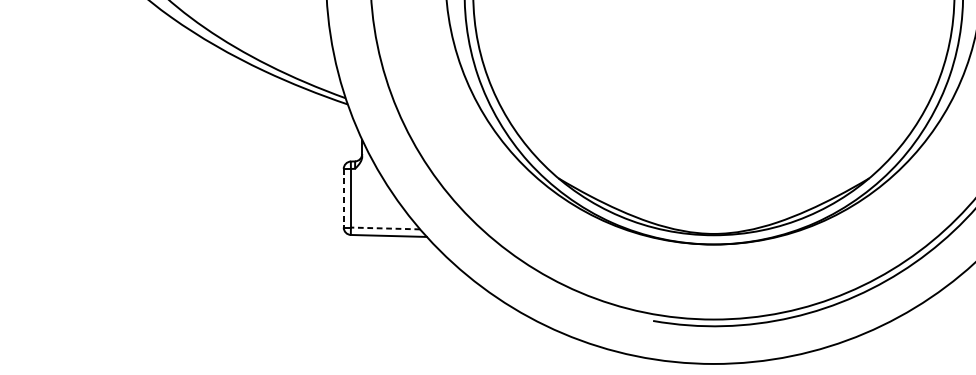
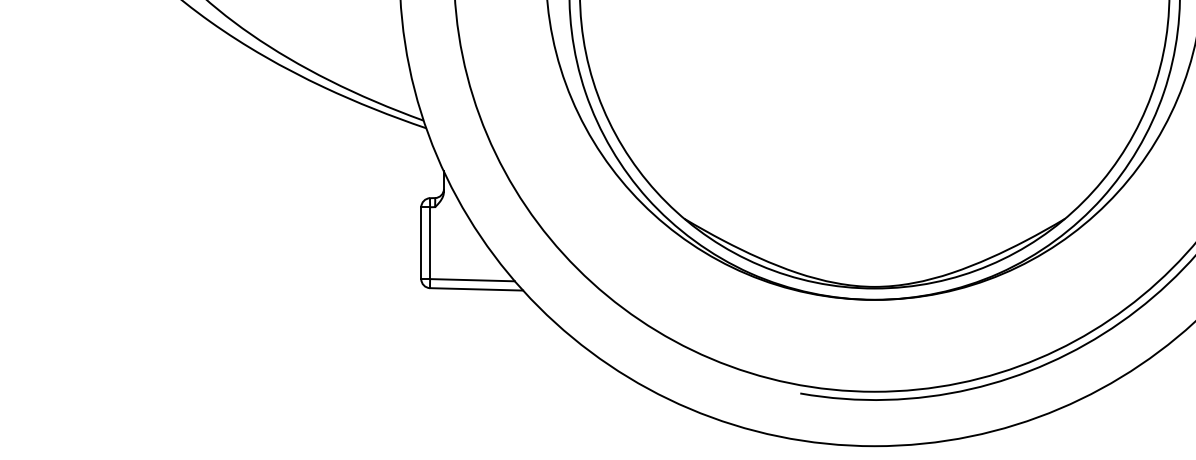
line: (343, 198) -> (421, 243), dashed -> solid
line: (385, 228) -> (472, 280), dashed -> solid

